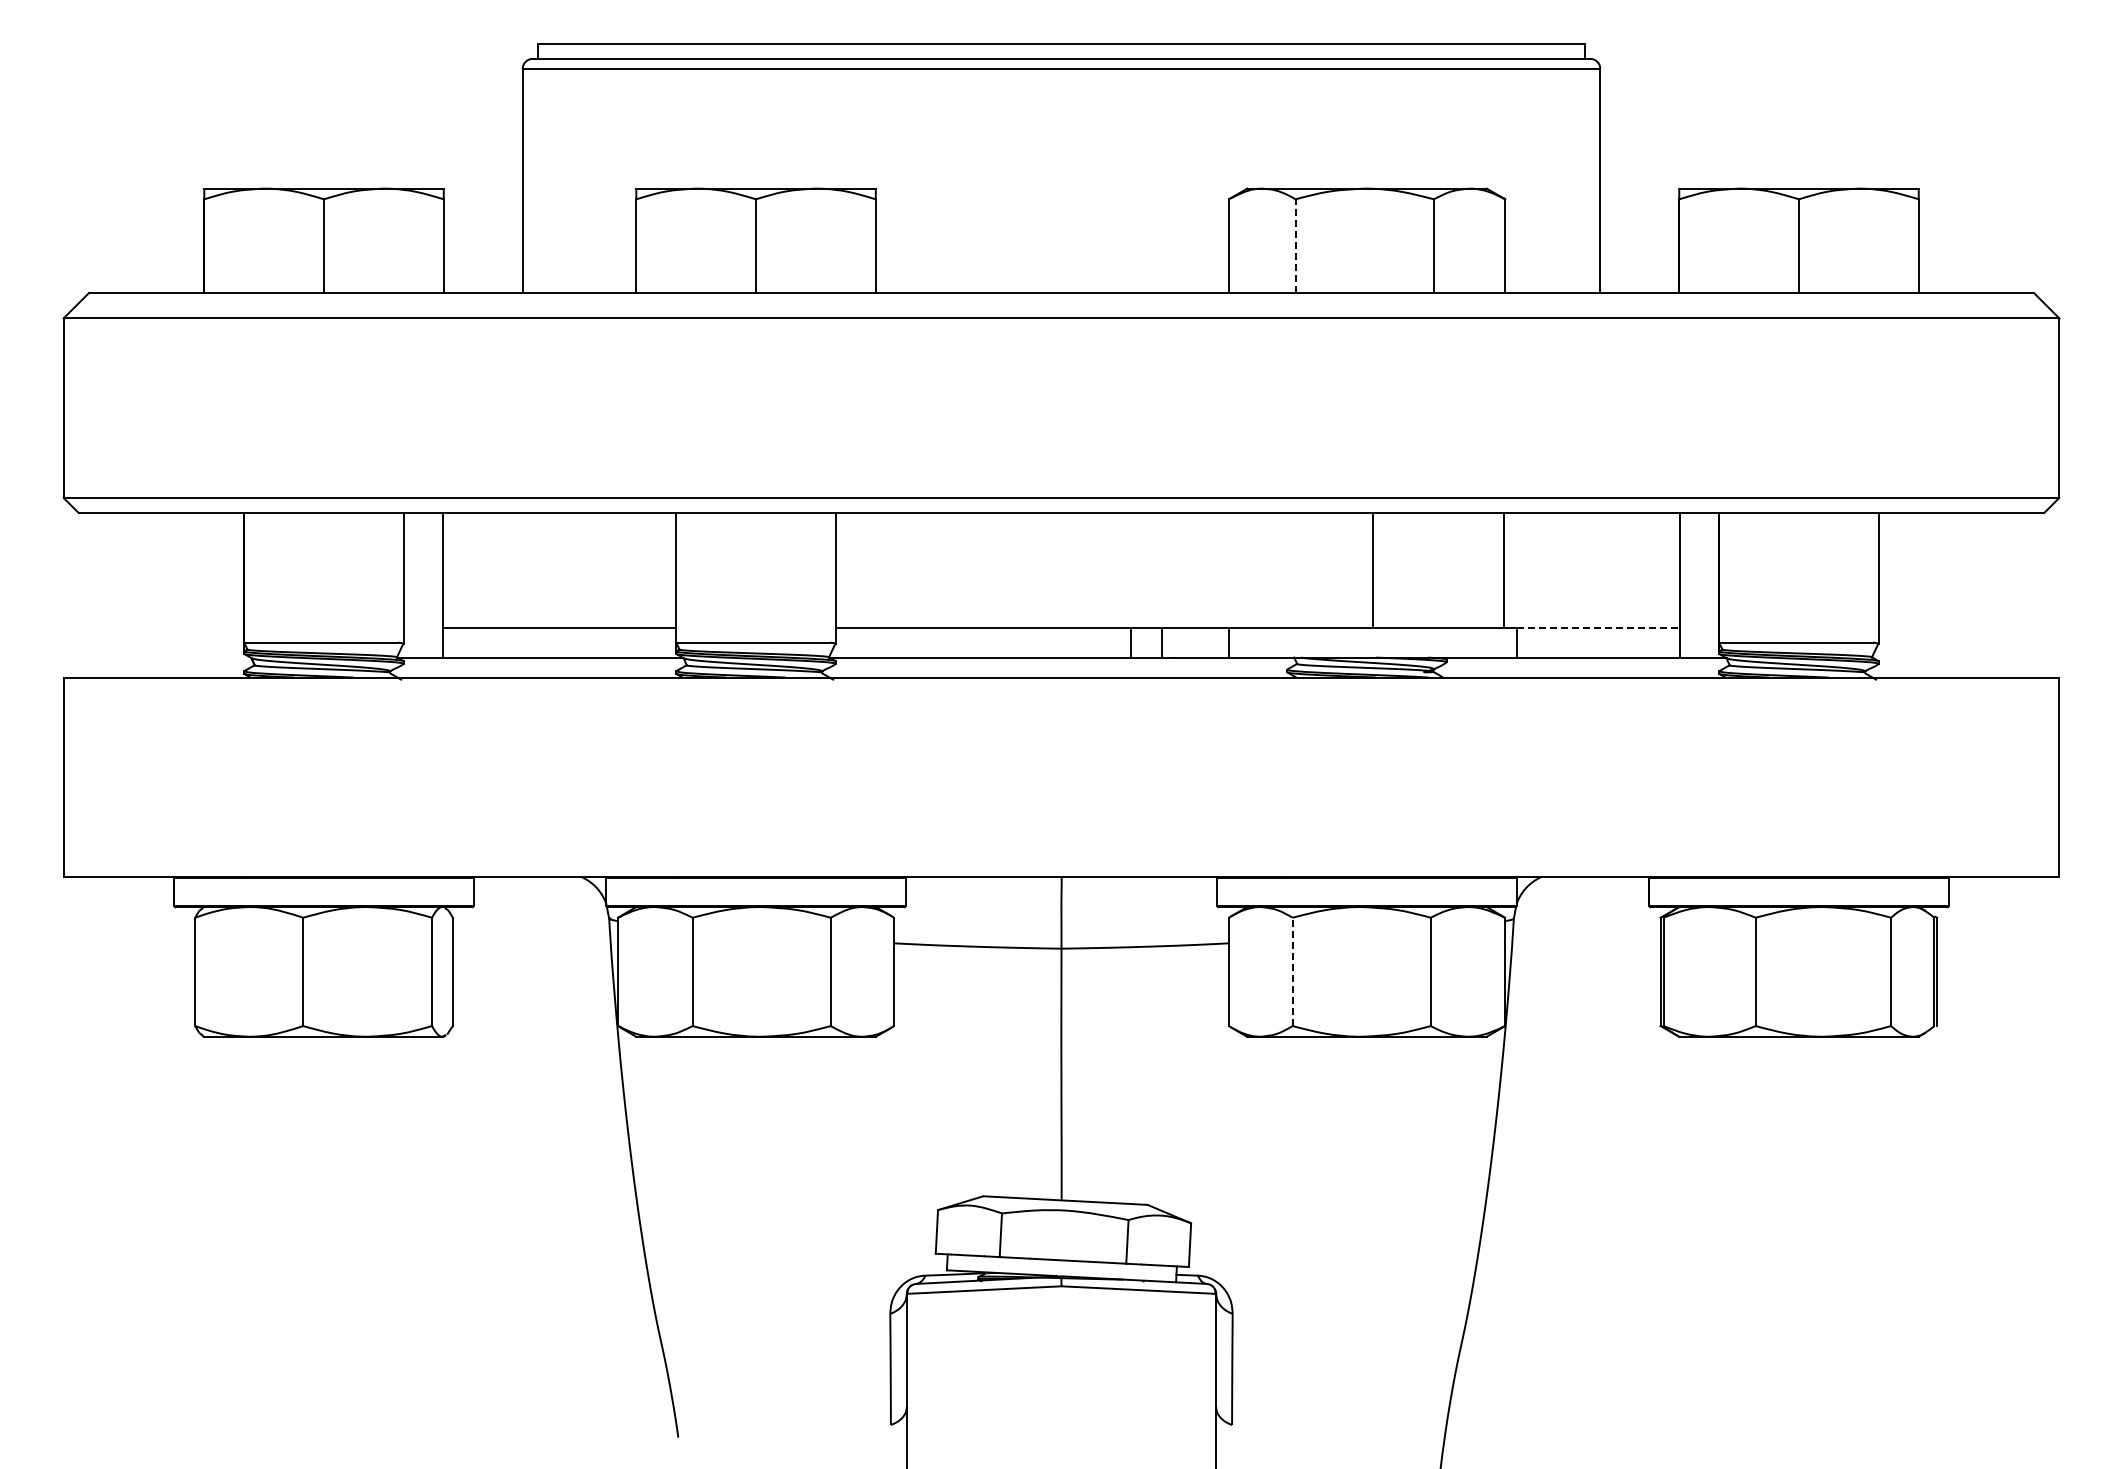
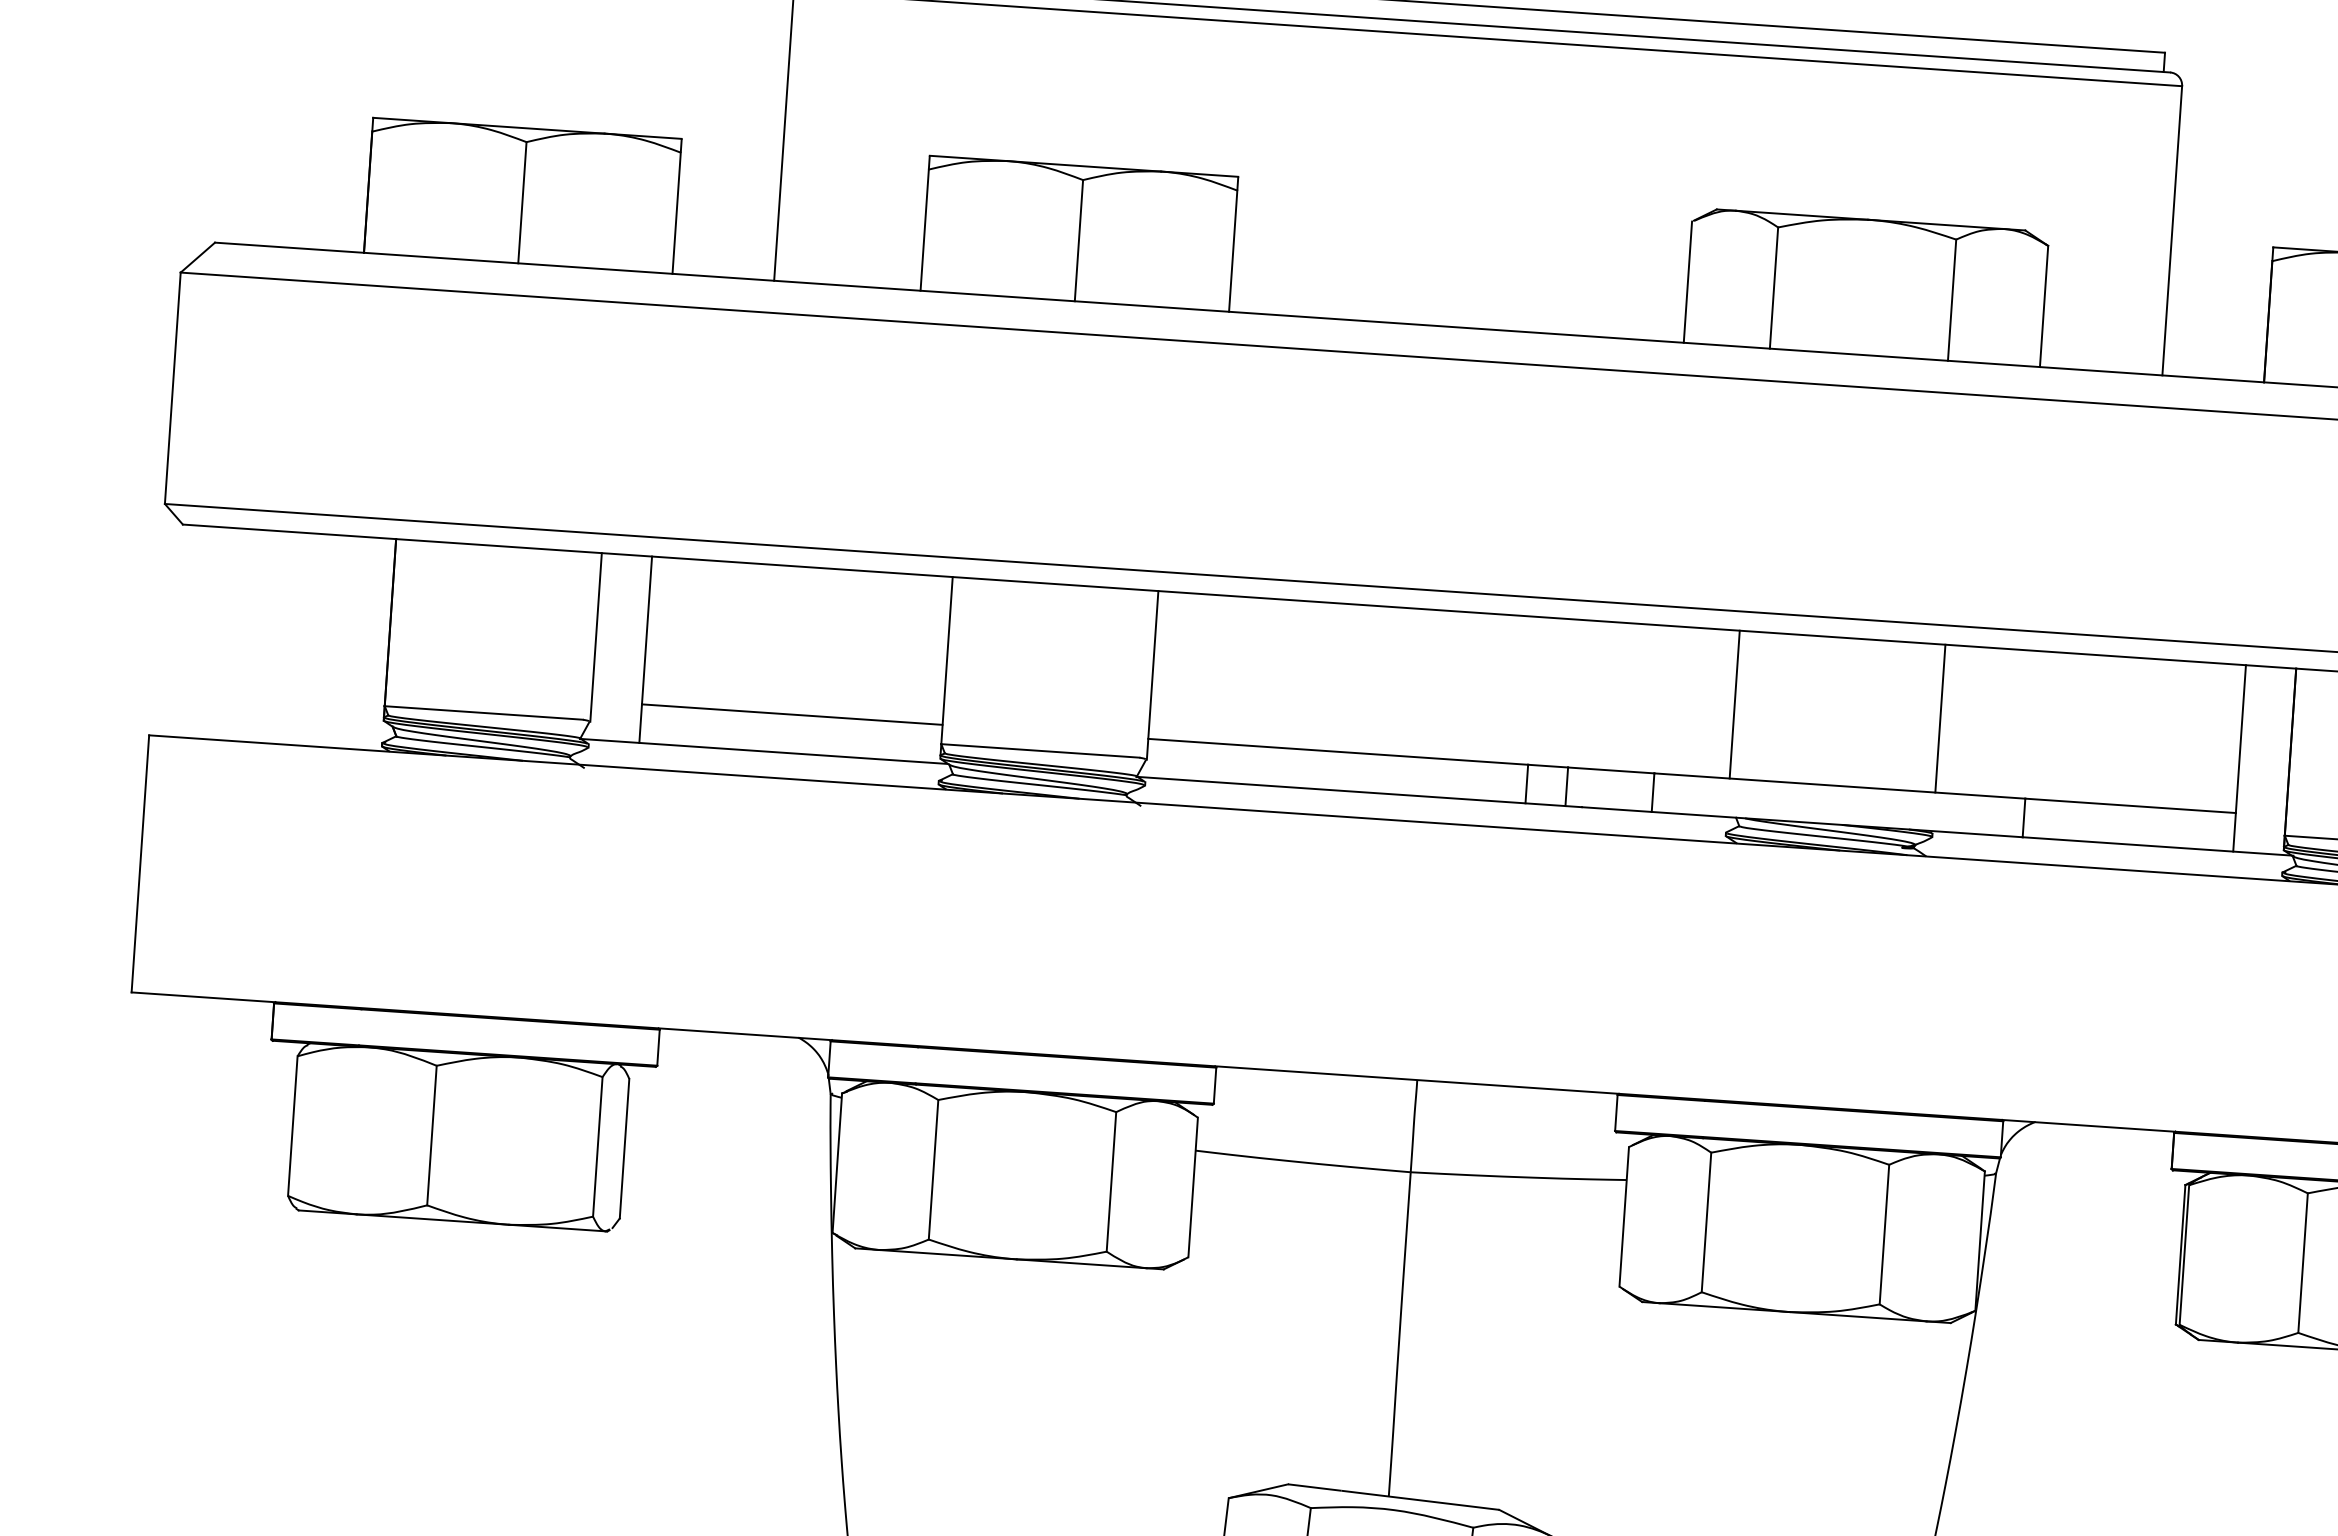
line: (1295, 245) -> (1773, 286), dashed -> solid
line: (1373, 569) -> (1735, 703), moved
line: (1503, 569) -> (1939, 717), moved
line: (1598, 627) -> (2130, 805), dashed -> solid
line: (1292, 971) -> (1706, 1221), dashed -> solid

